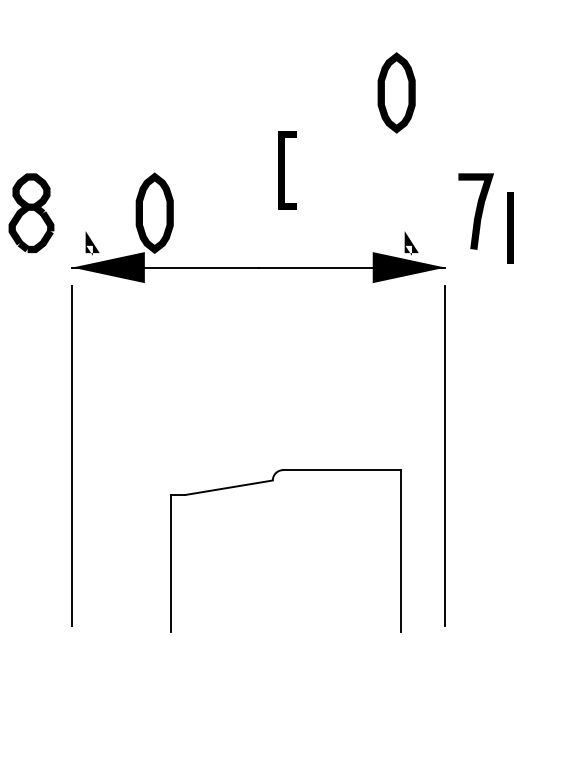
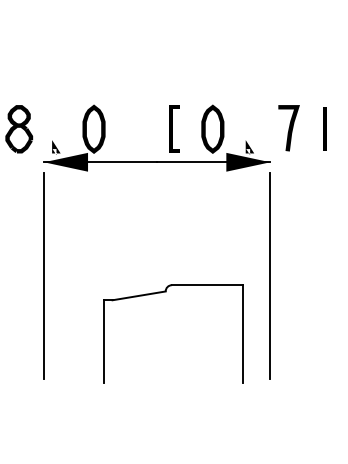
part: (396, 91) -> (212, 128), moved
line: (284, 169) -> (172, 128), moved
line: (509, 226) -> (324, 128), moved

